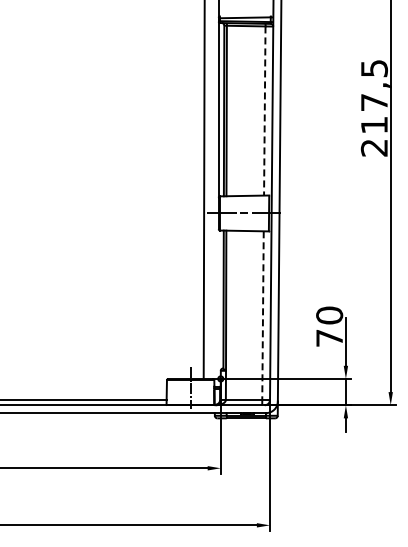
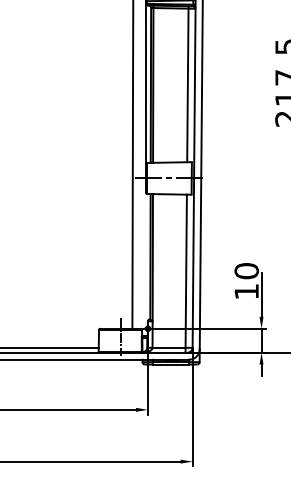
line: (264, 111) -> (187, 85), dashed -> solid
line: (263, 316) -> (186, 272), dashed -> solid
text: (329, 338) -> (246, 291), 70 -> 10

